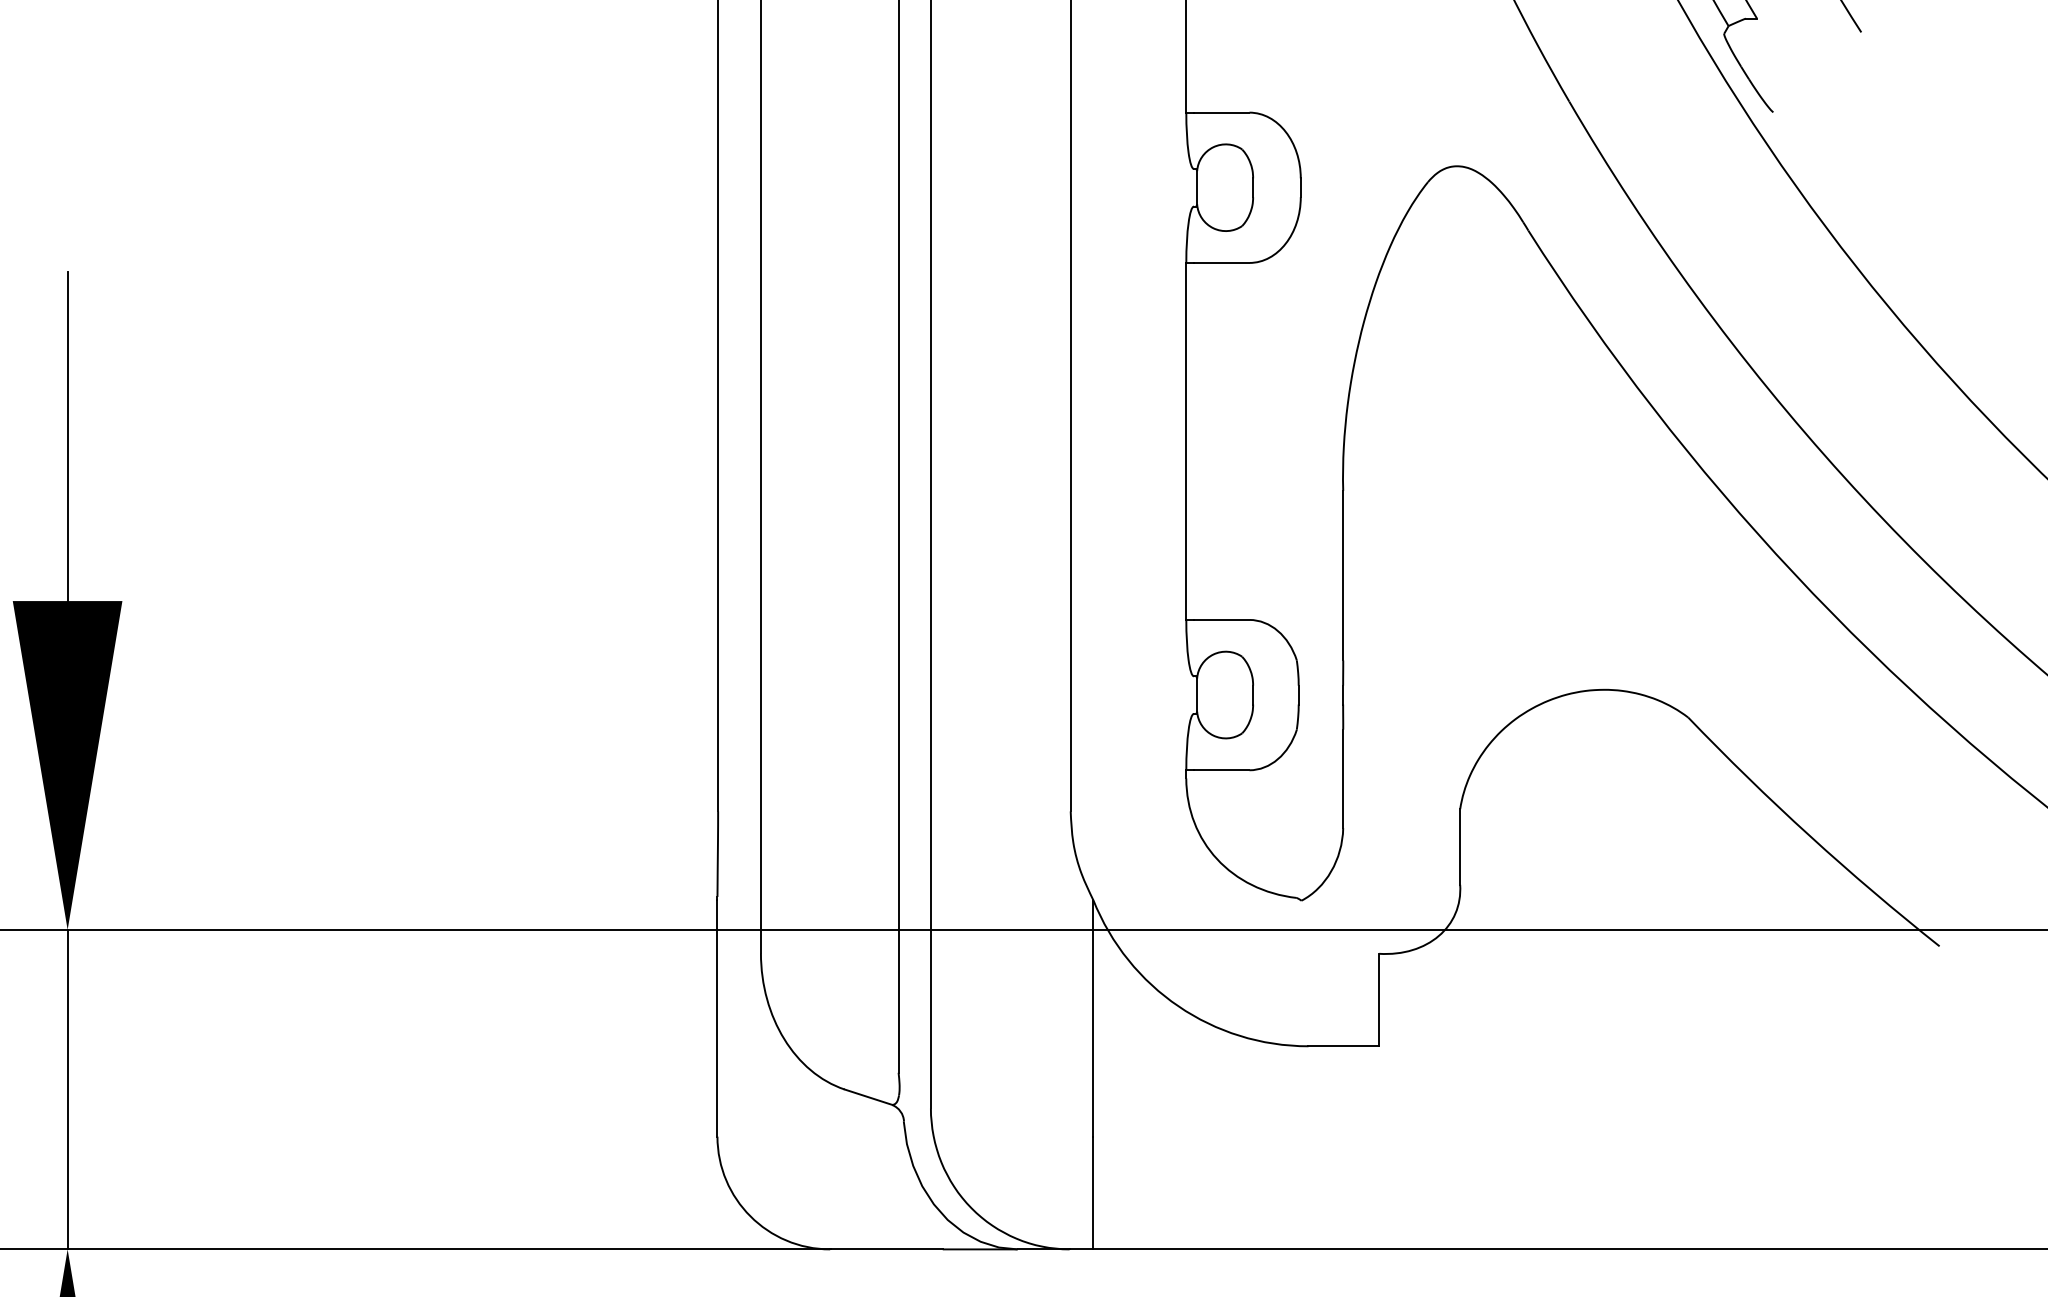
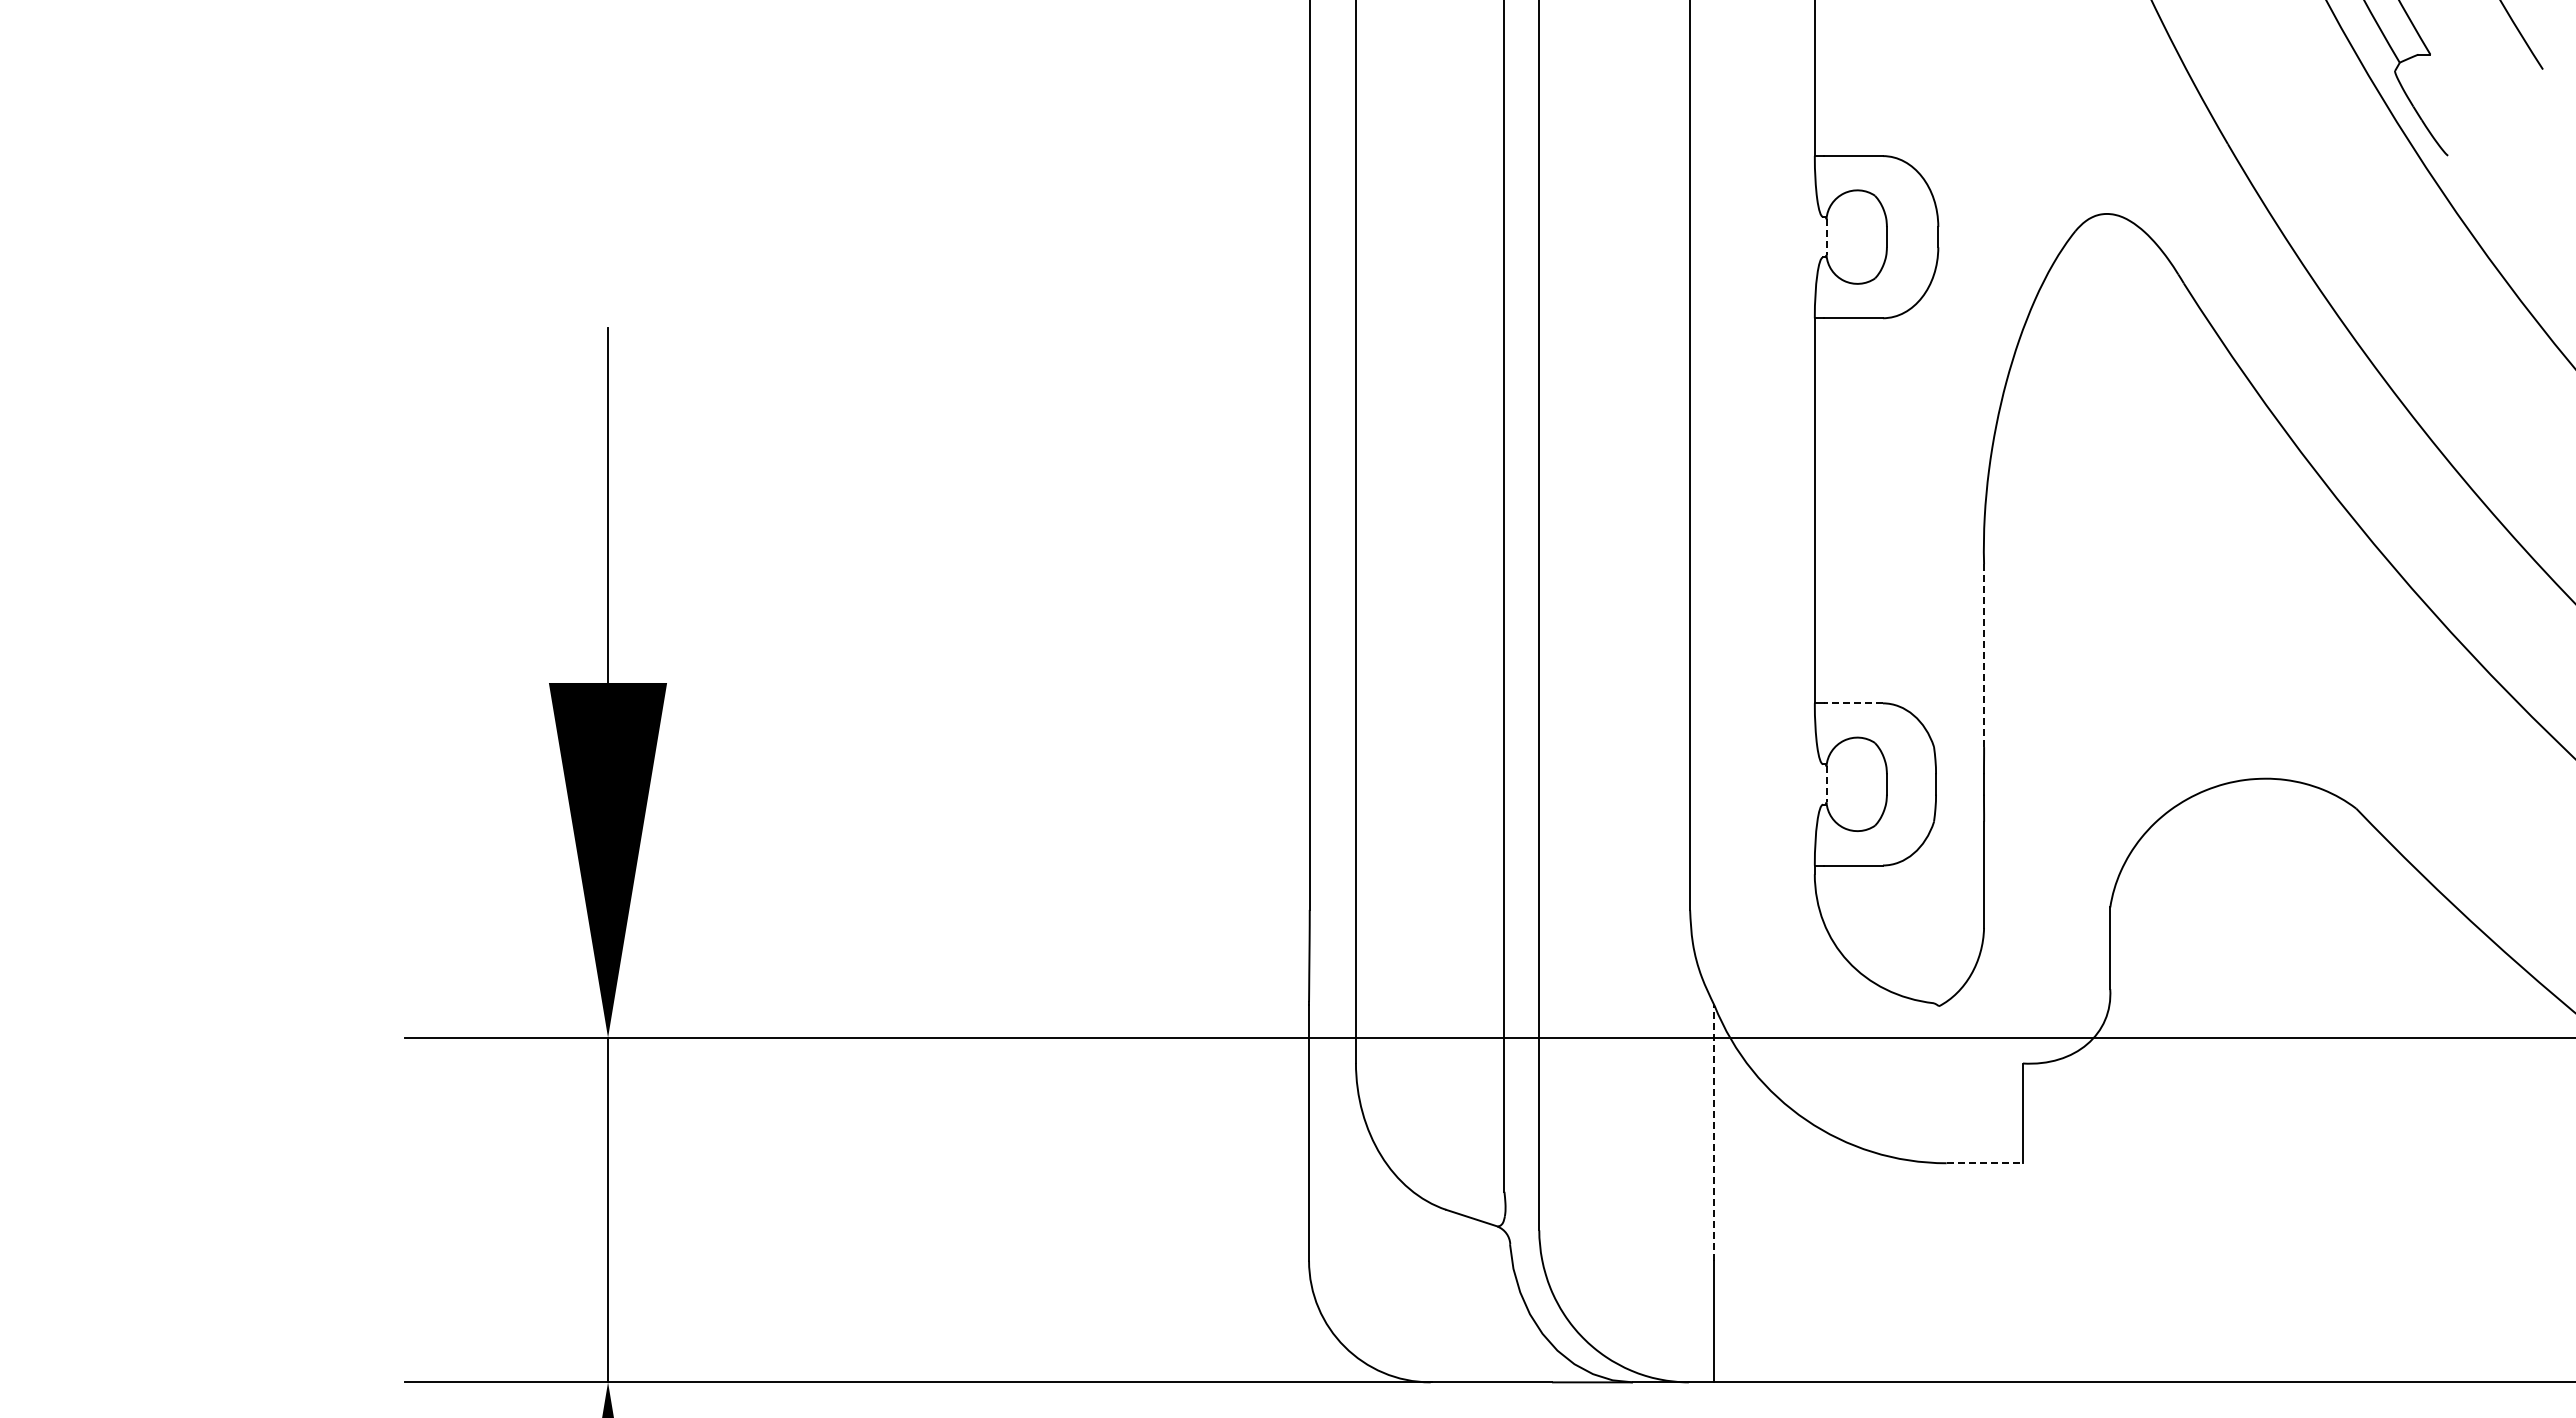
line: (1197, 188) -> (1826, 237), solid -> dashed
line: (1343, 575) -> (1984, 655), solid -> dashed
line: (1222, 620) -> (1853, 703), solid -> dashed
line: (1197, 695) -> (1826, 784), solid -> dashed
line: (1093, 1018) -> (1714, 1133), solid -> dashed
line: (1344, 1046) -> (1985, 1163), solid -> dashed

